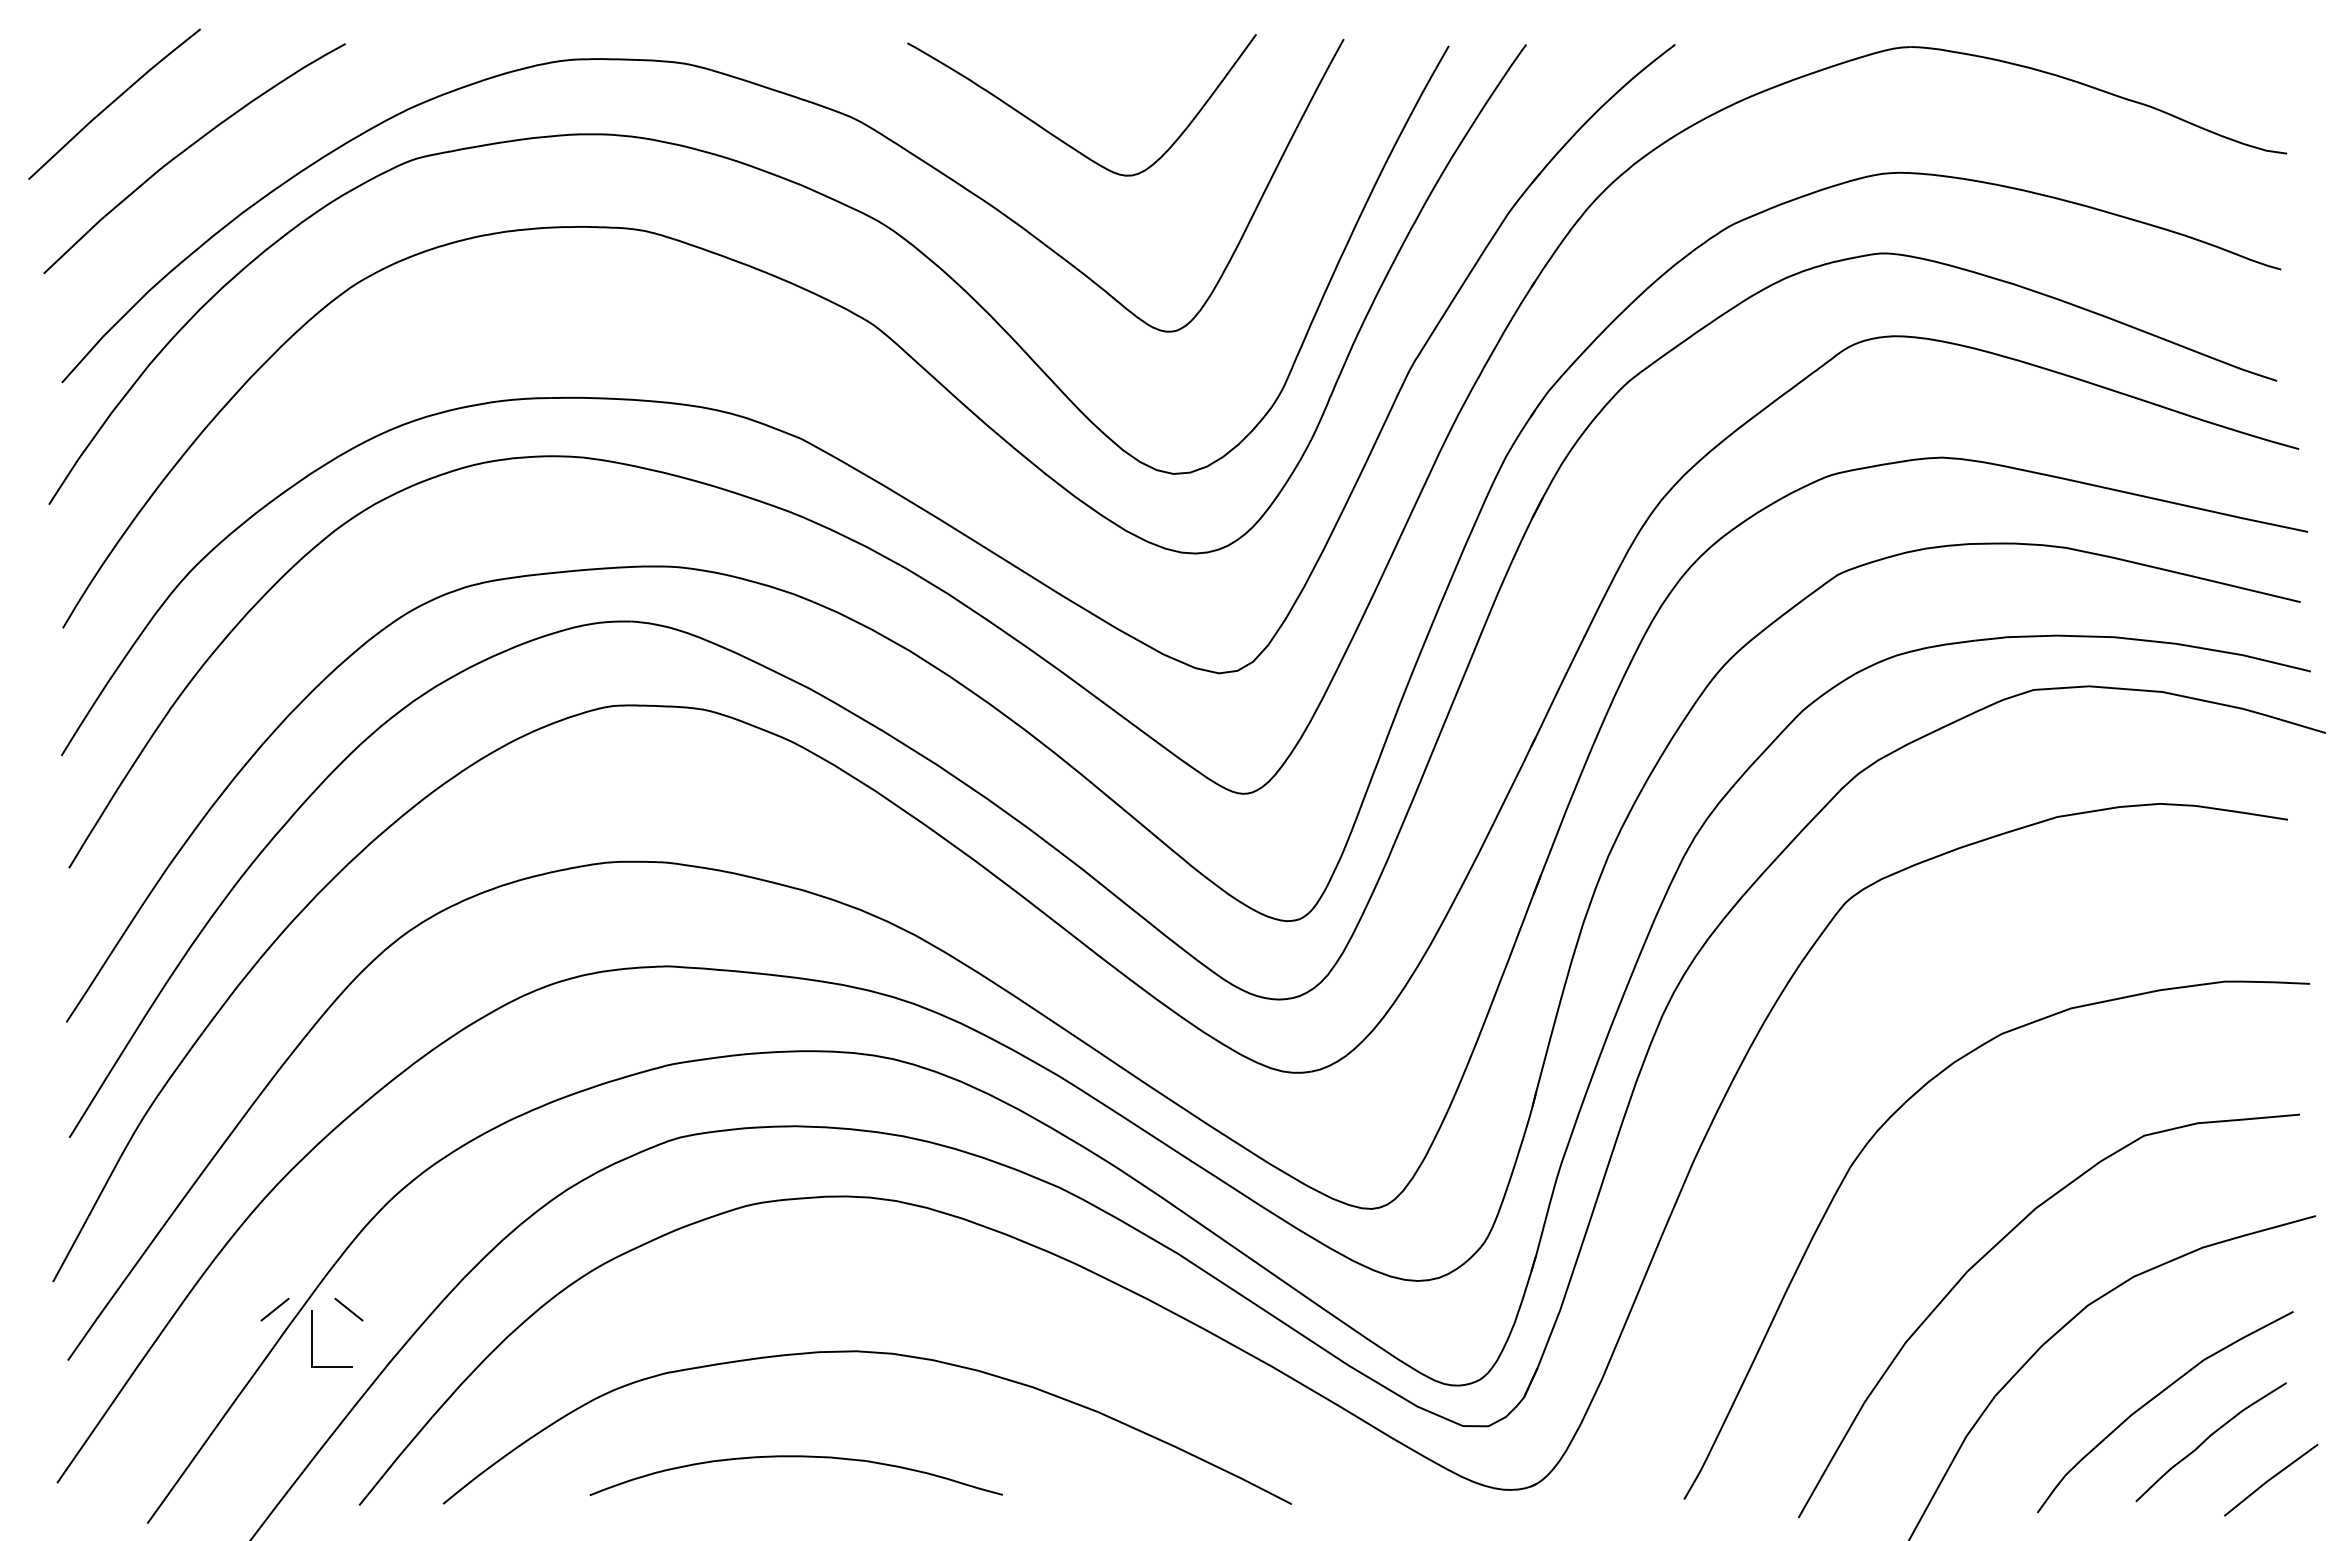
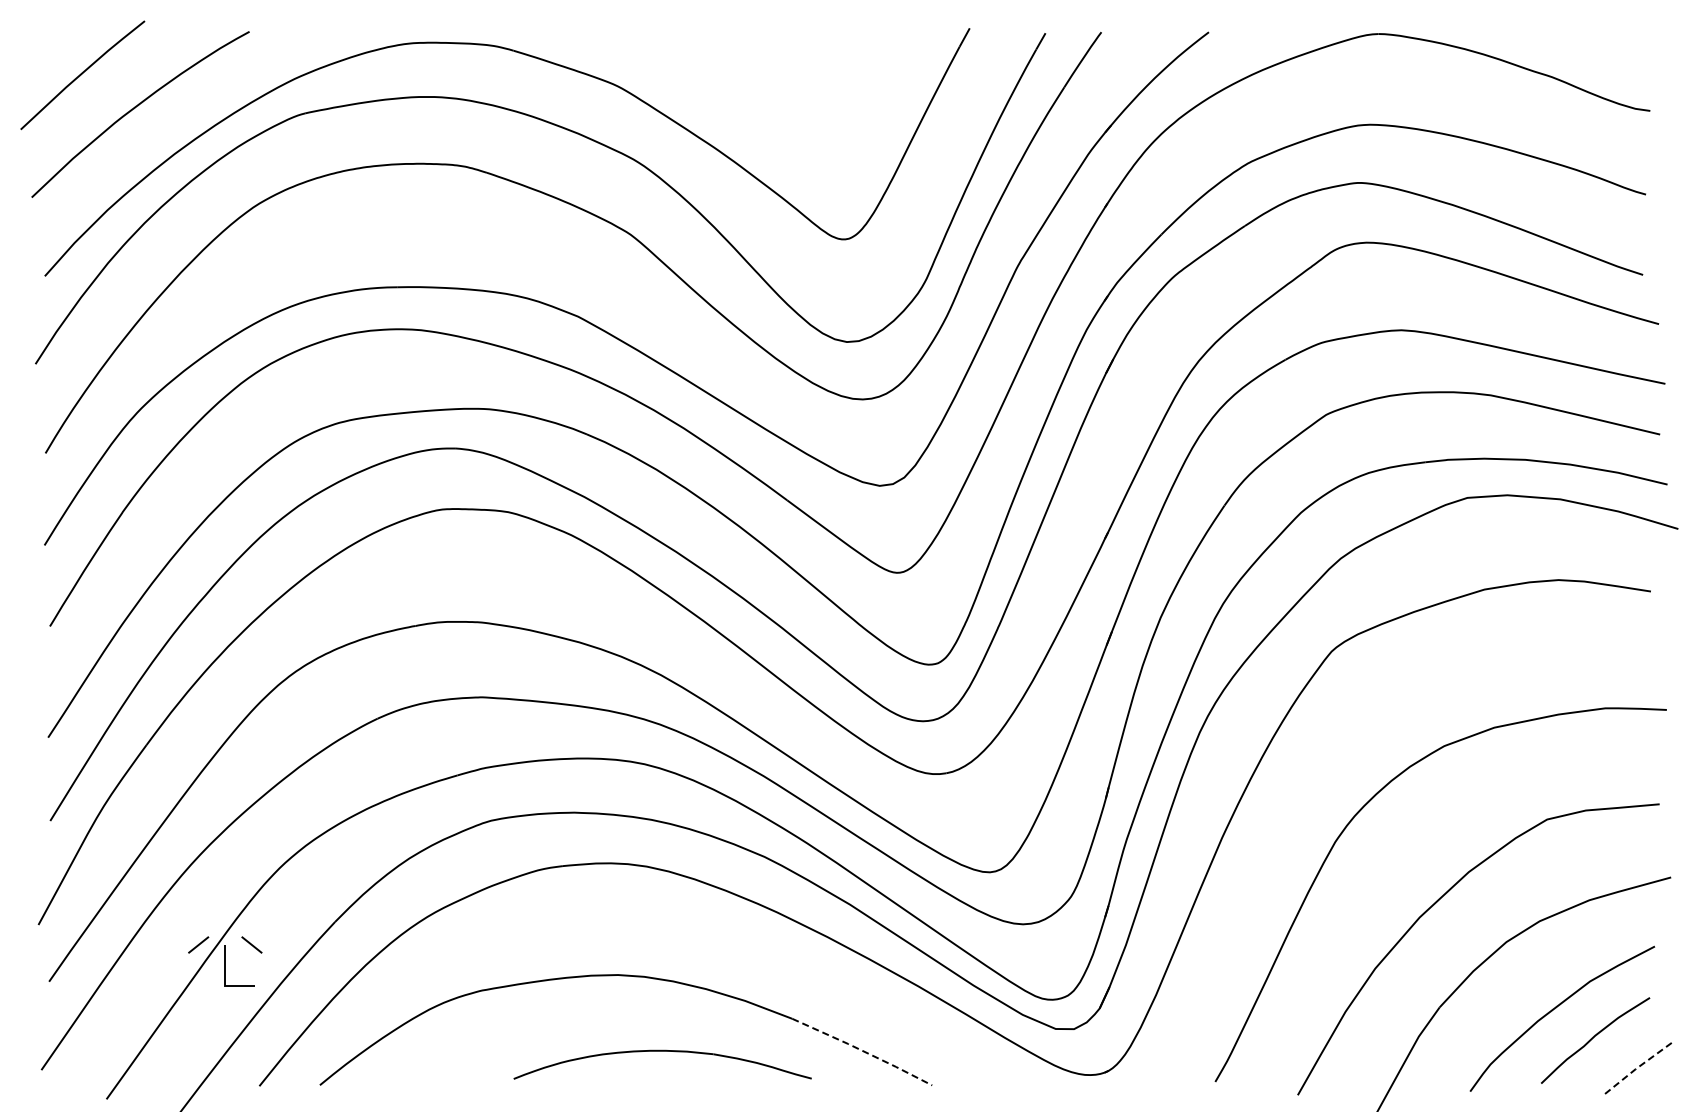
curve: (1057, 136) -> (763, 98), removed
part: (796, 1457) -> (662, 1051), moved
line: (1196, 1457) -> (863, 1051), solid -> dashed
line: (2270, 1479) -> (1638, 1067), solid -> dashed

